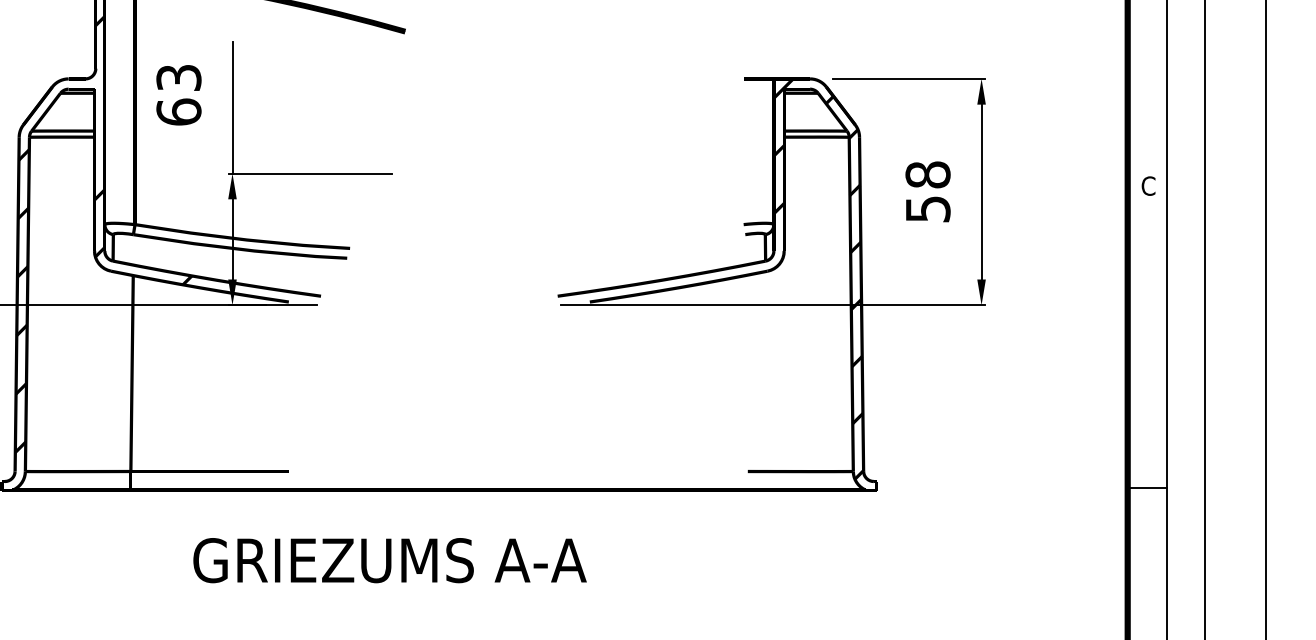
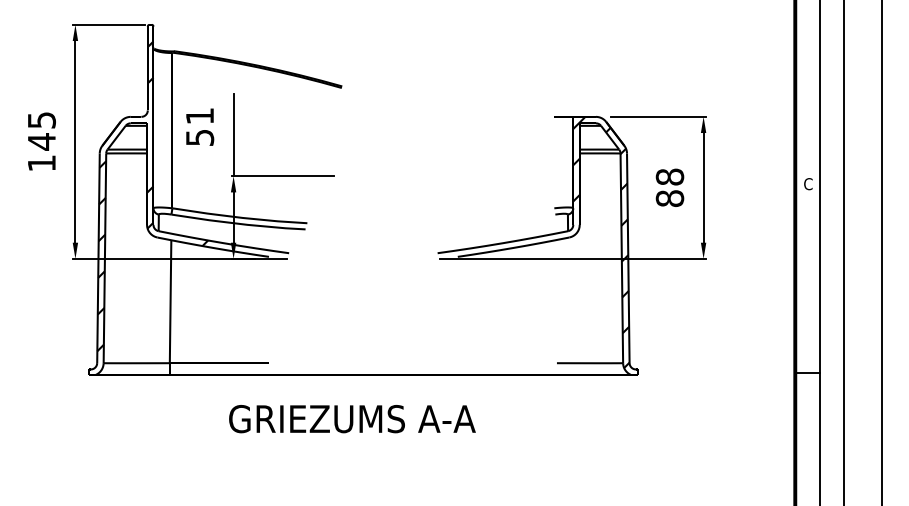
text: (178, 95) -> (199, 127), 63 -> 51
text: (927, 209) -> (669, 198), 58 -> 88
text: (390, 561) -> (352, 419), moved

